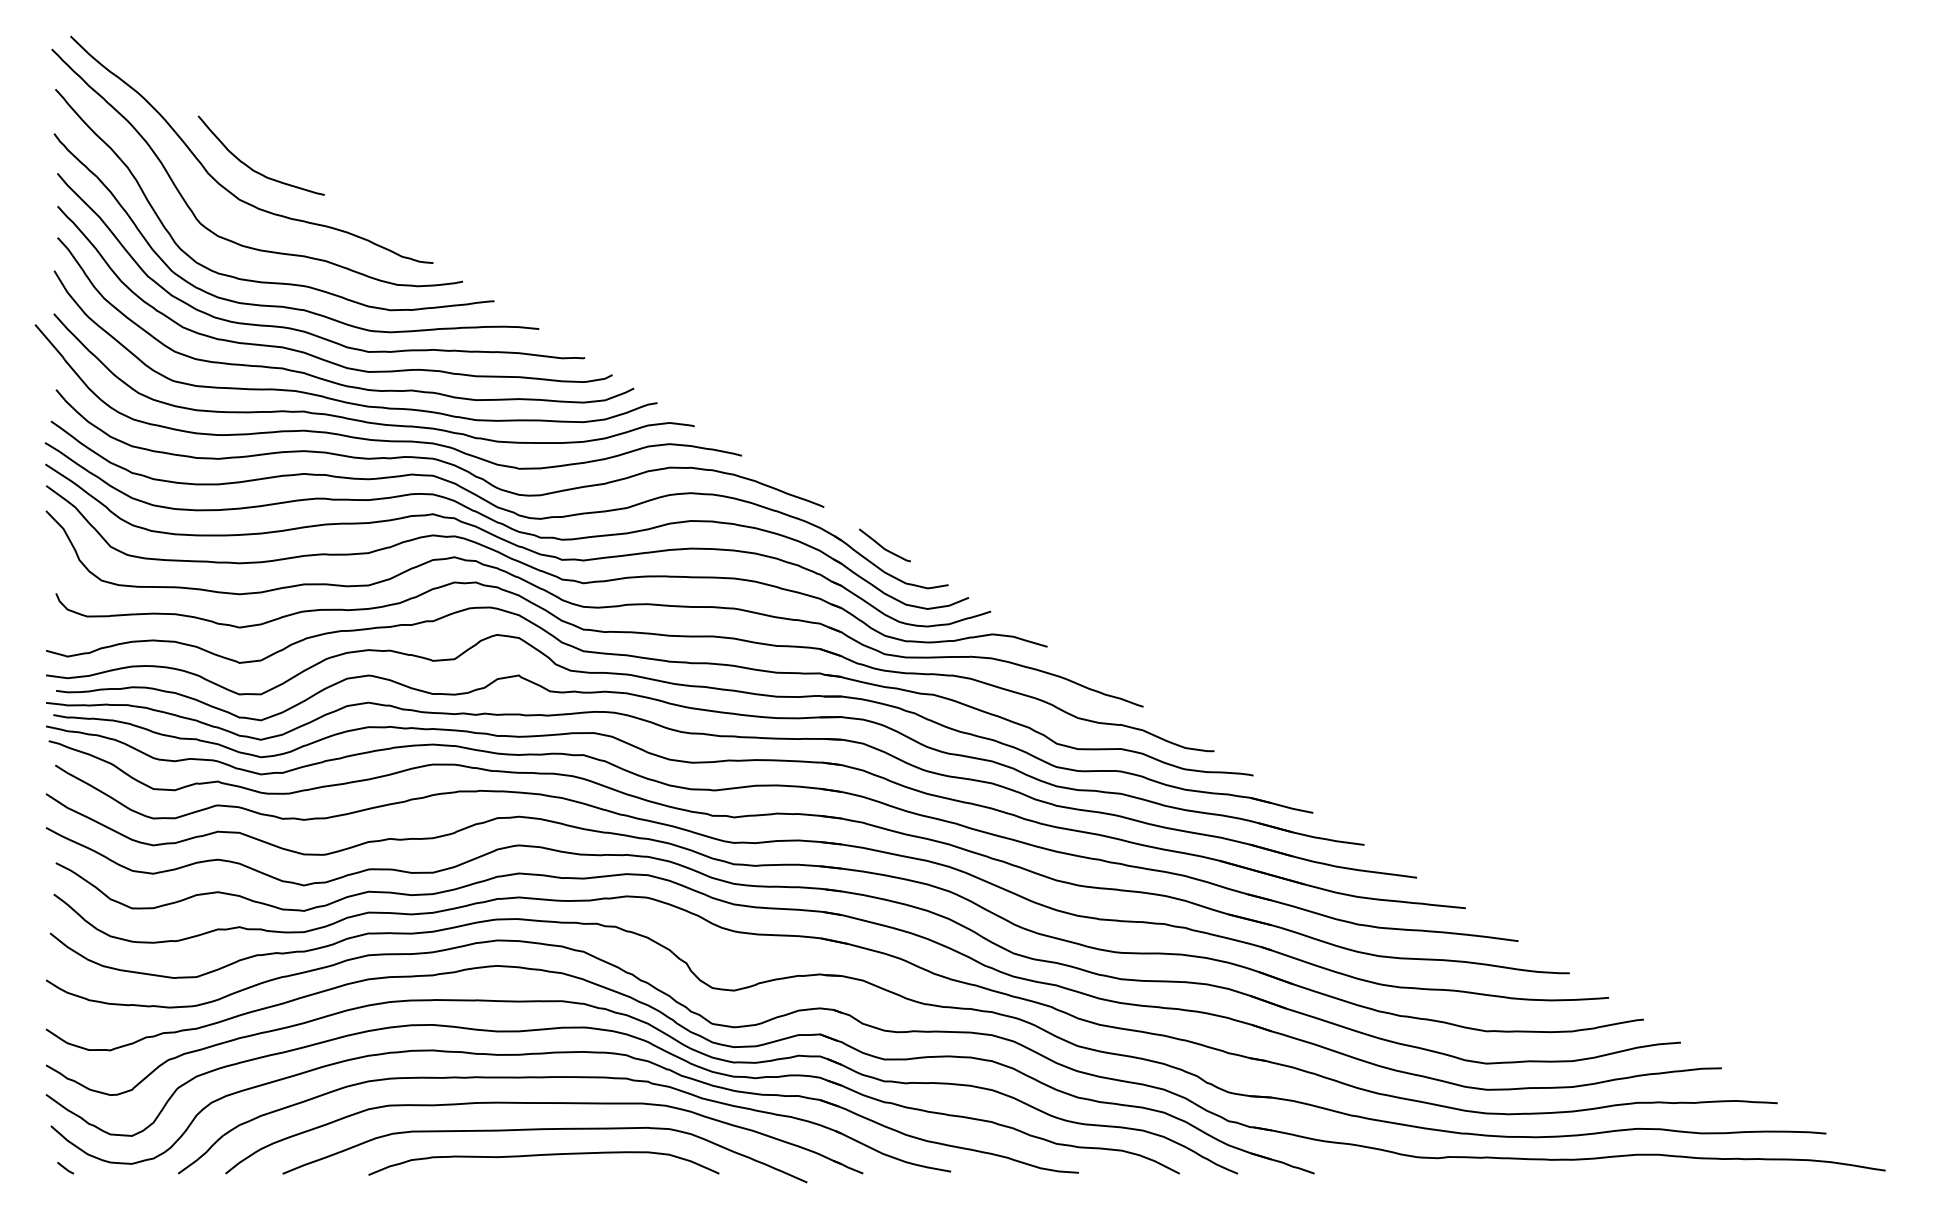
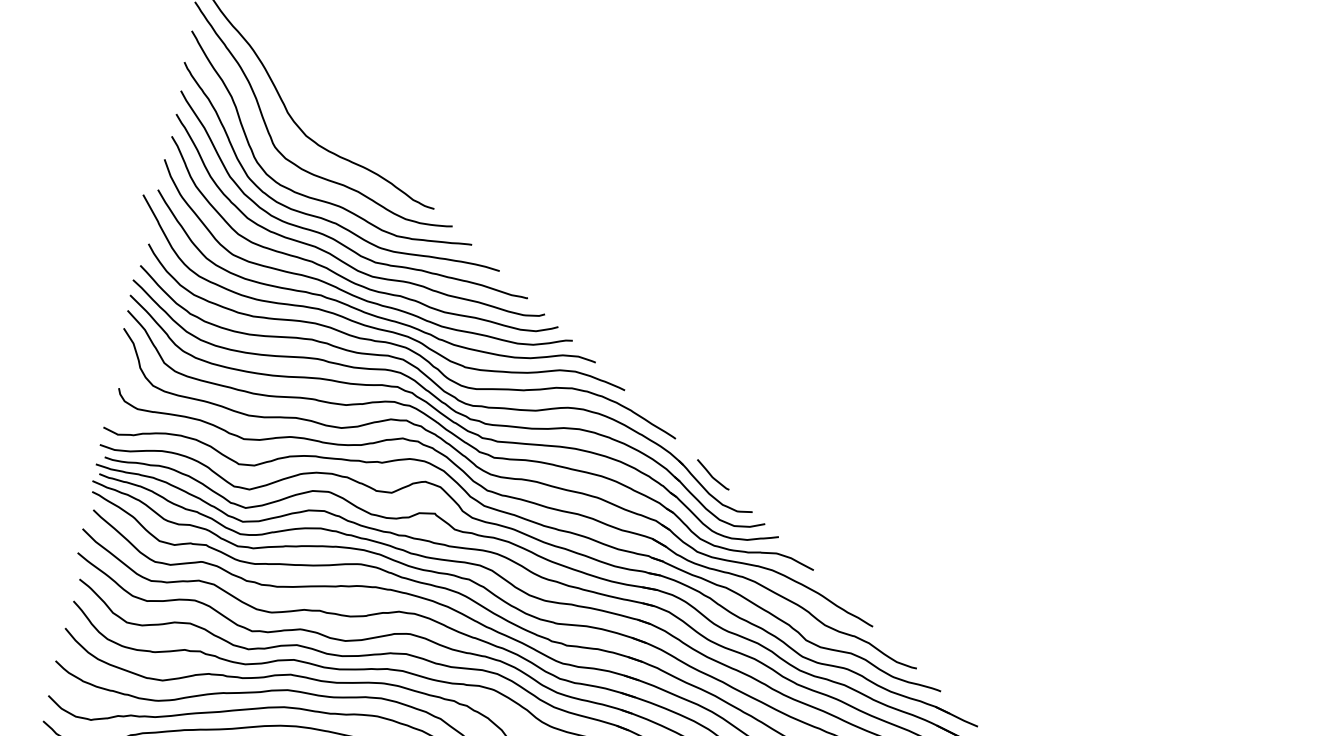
curve: (252, 168) -> (319, 115), removed

